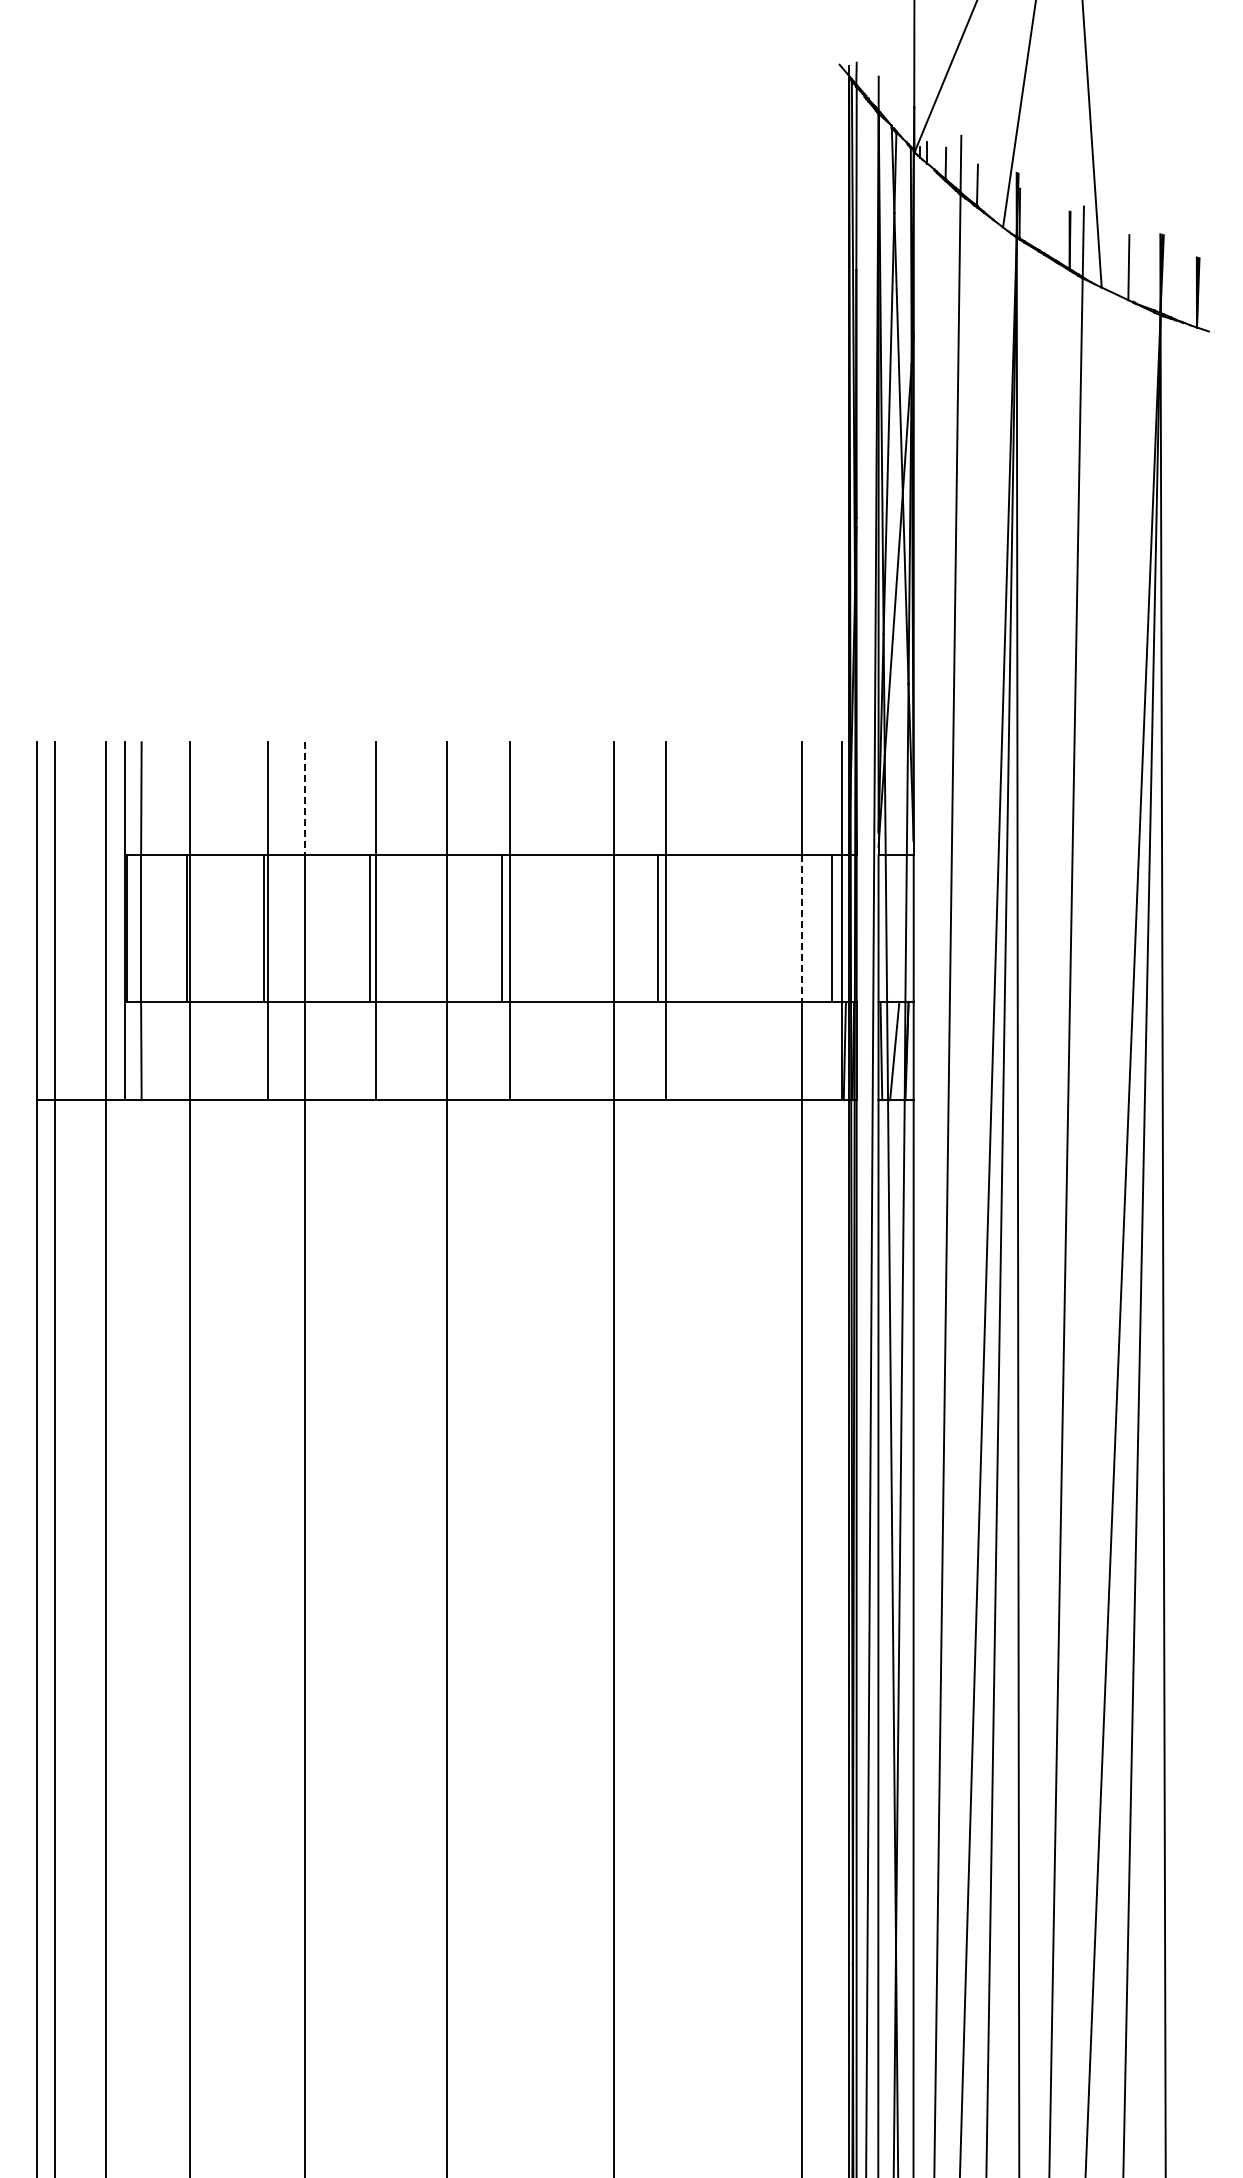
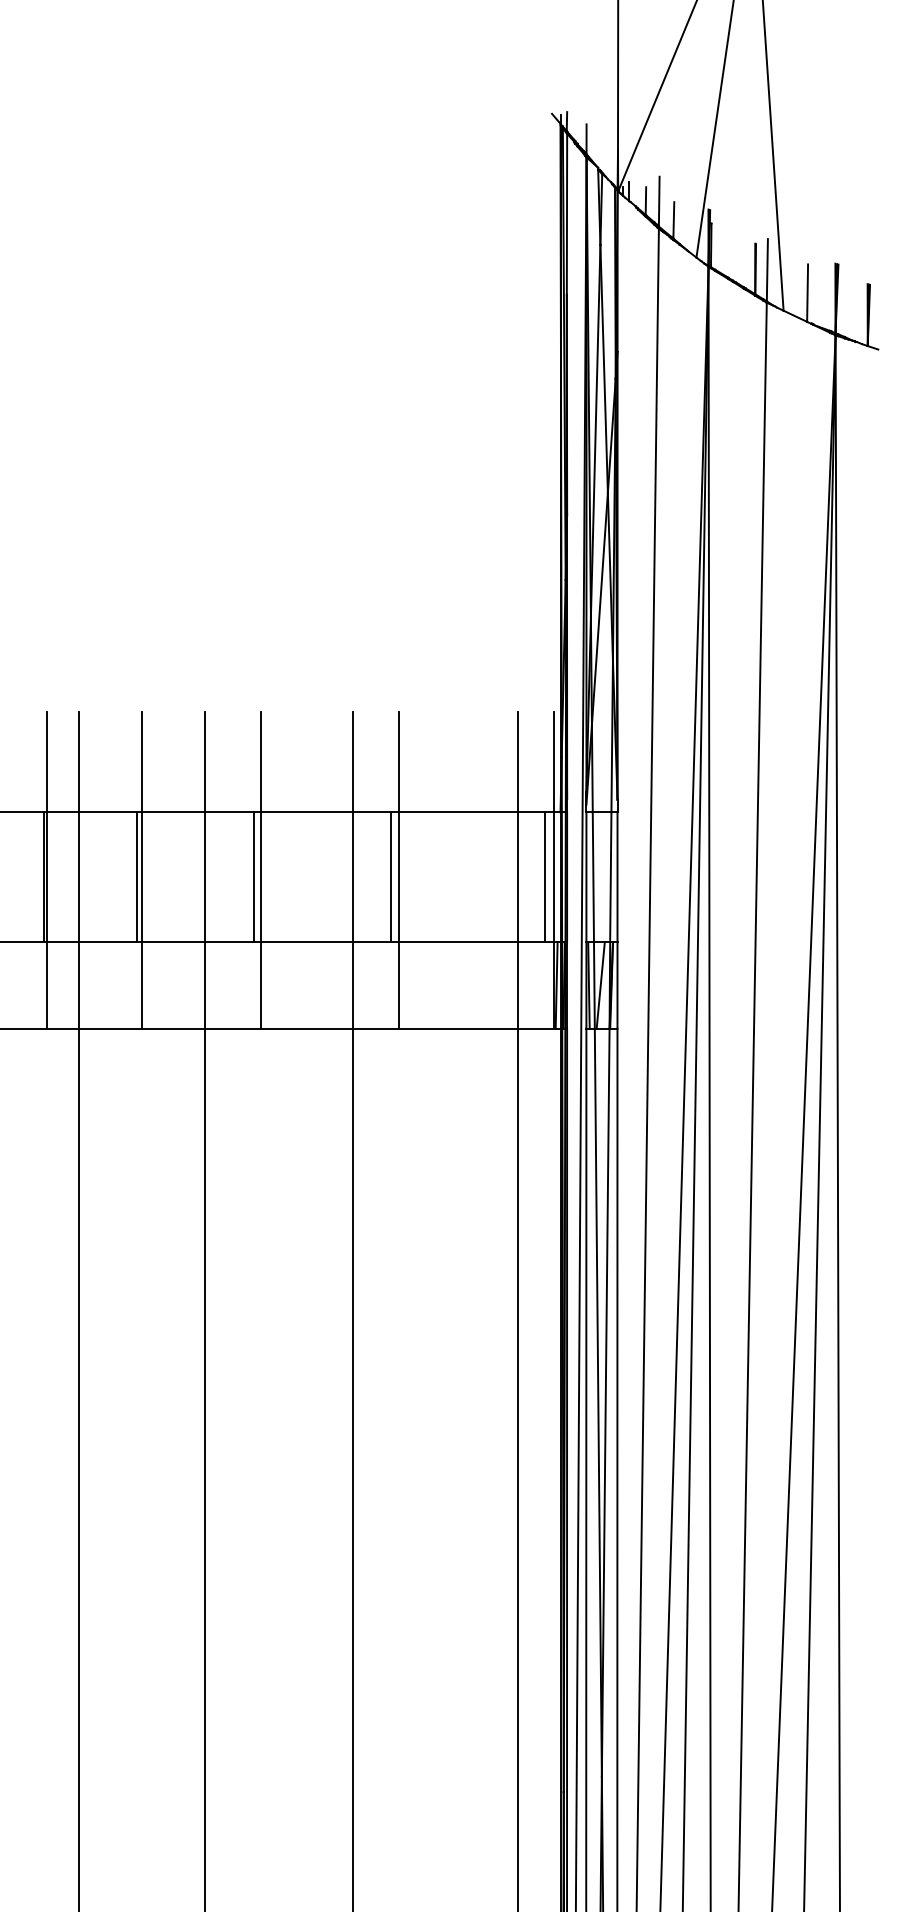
line: (304, 799) -> (79, 763), dashed -> solid
line: (801, 929) -> (518, 877), dashed -> solid

